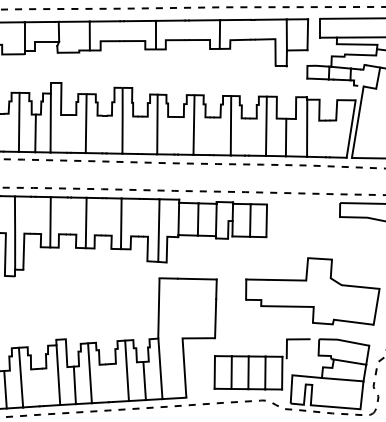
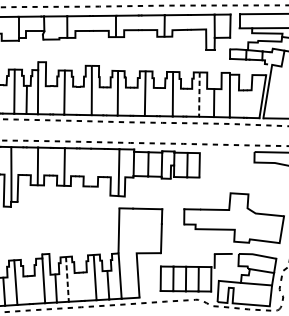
line: (266, 126) -> (199, 94), solid -> dashed
line: (120, 223) -> (90, 167), removed
line: (89, 373) -> (67, 279), solid -> dashed

